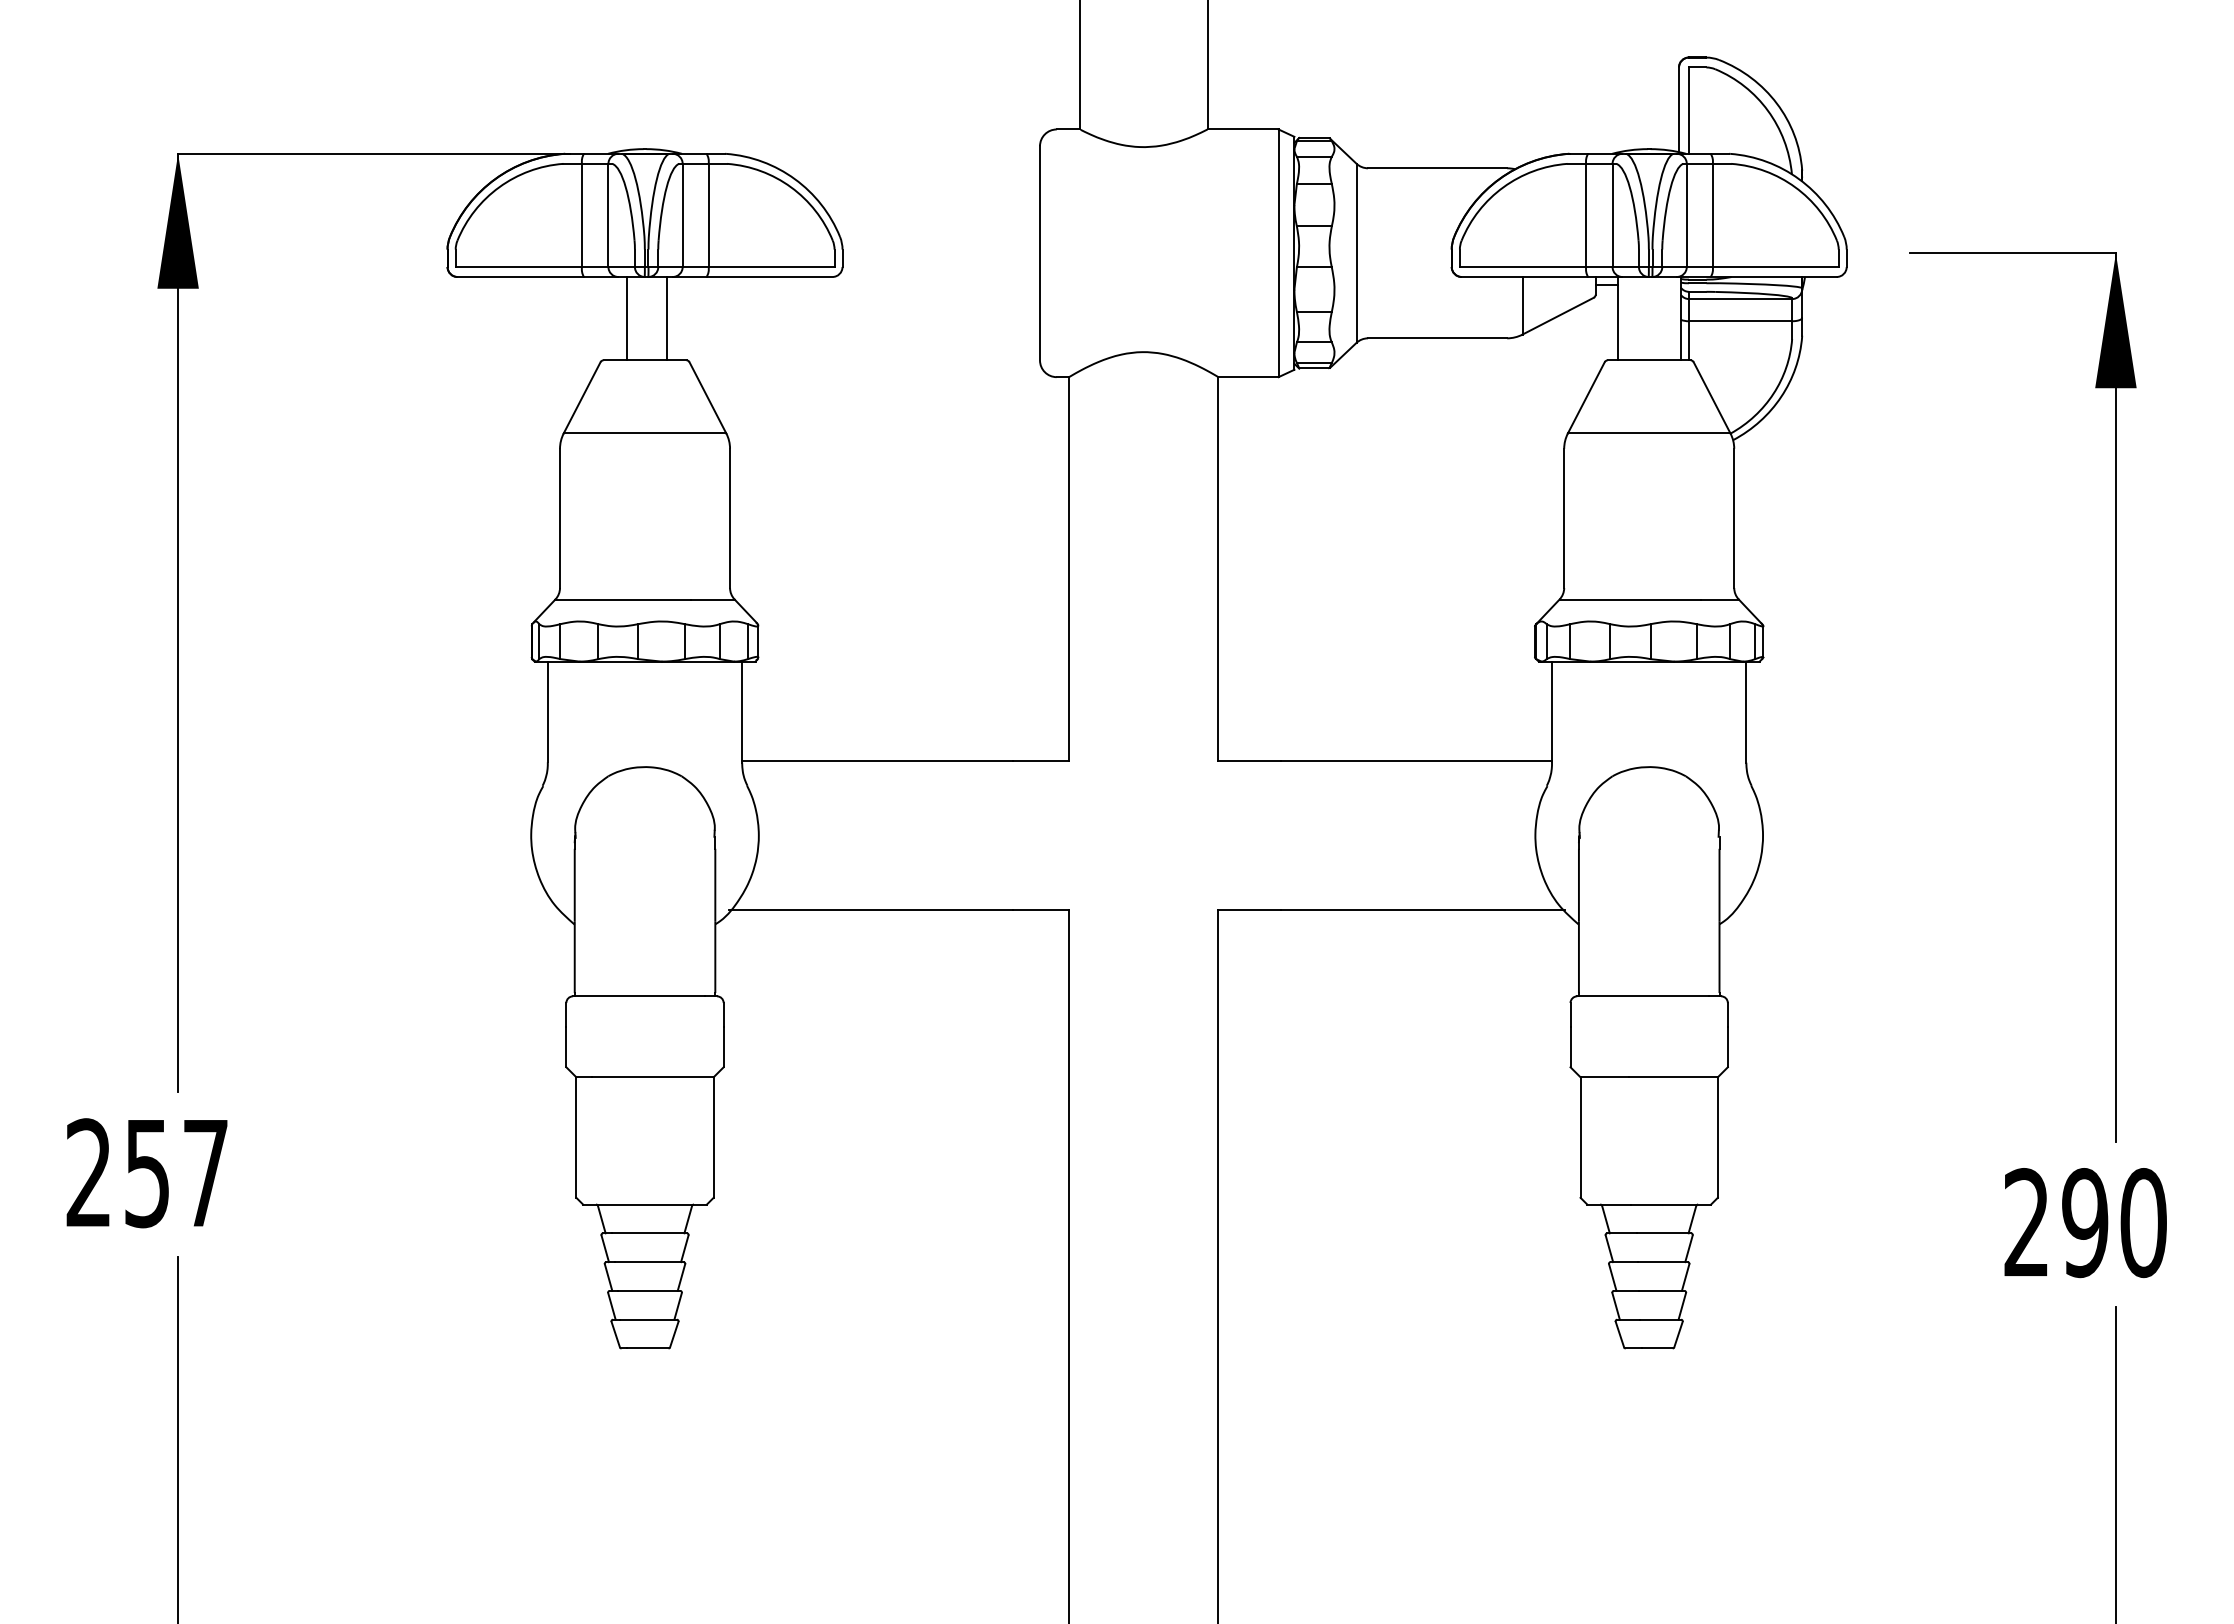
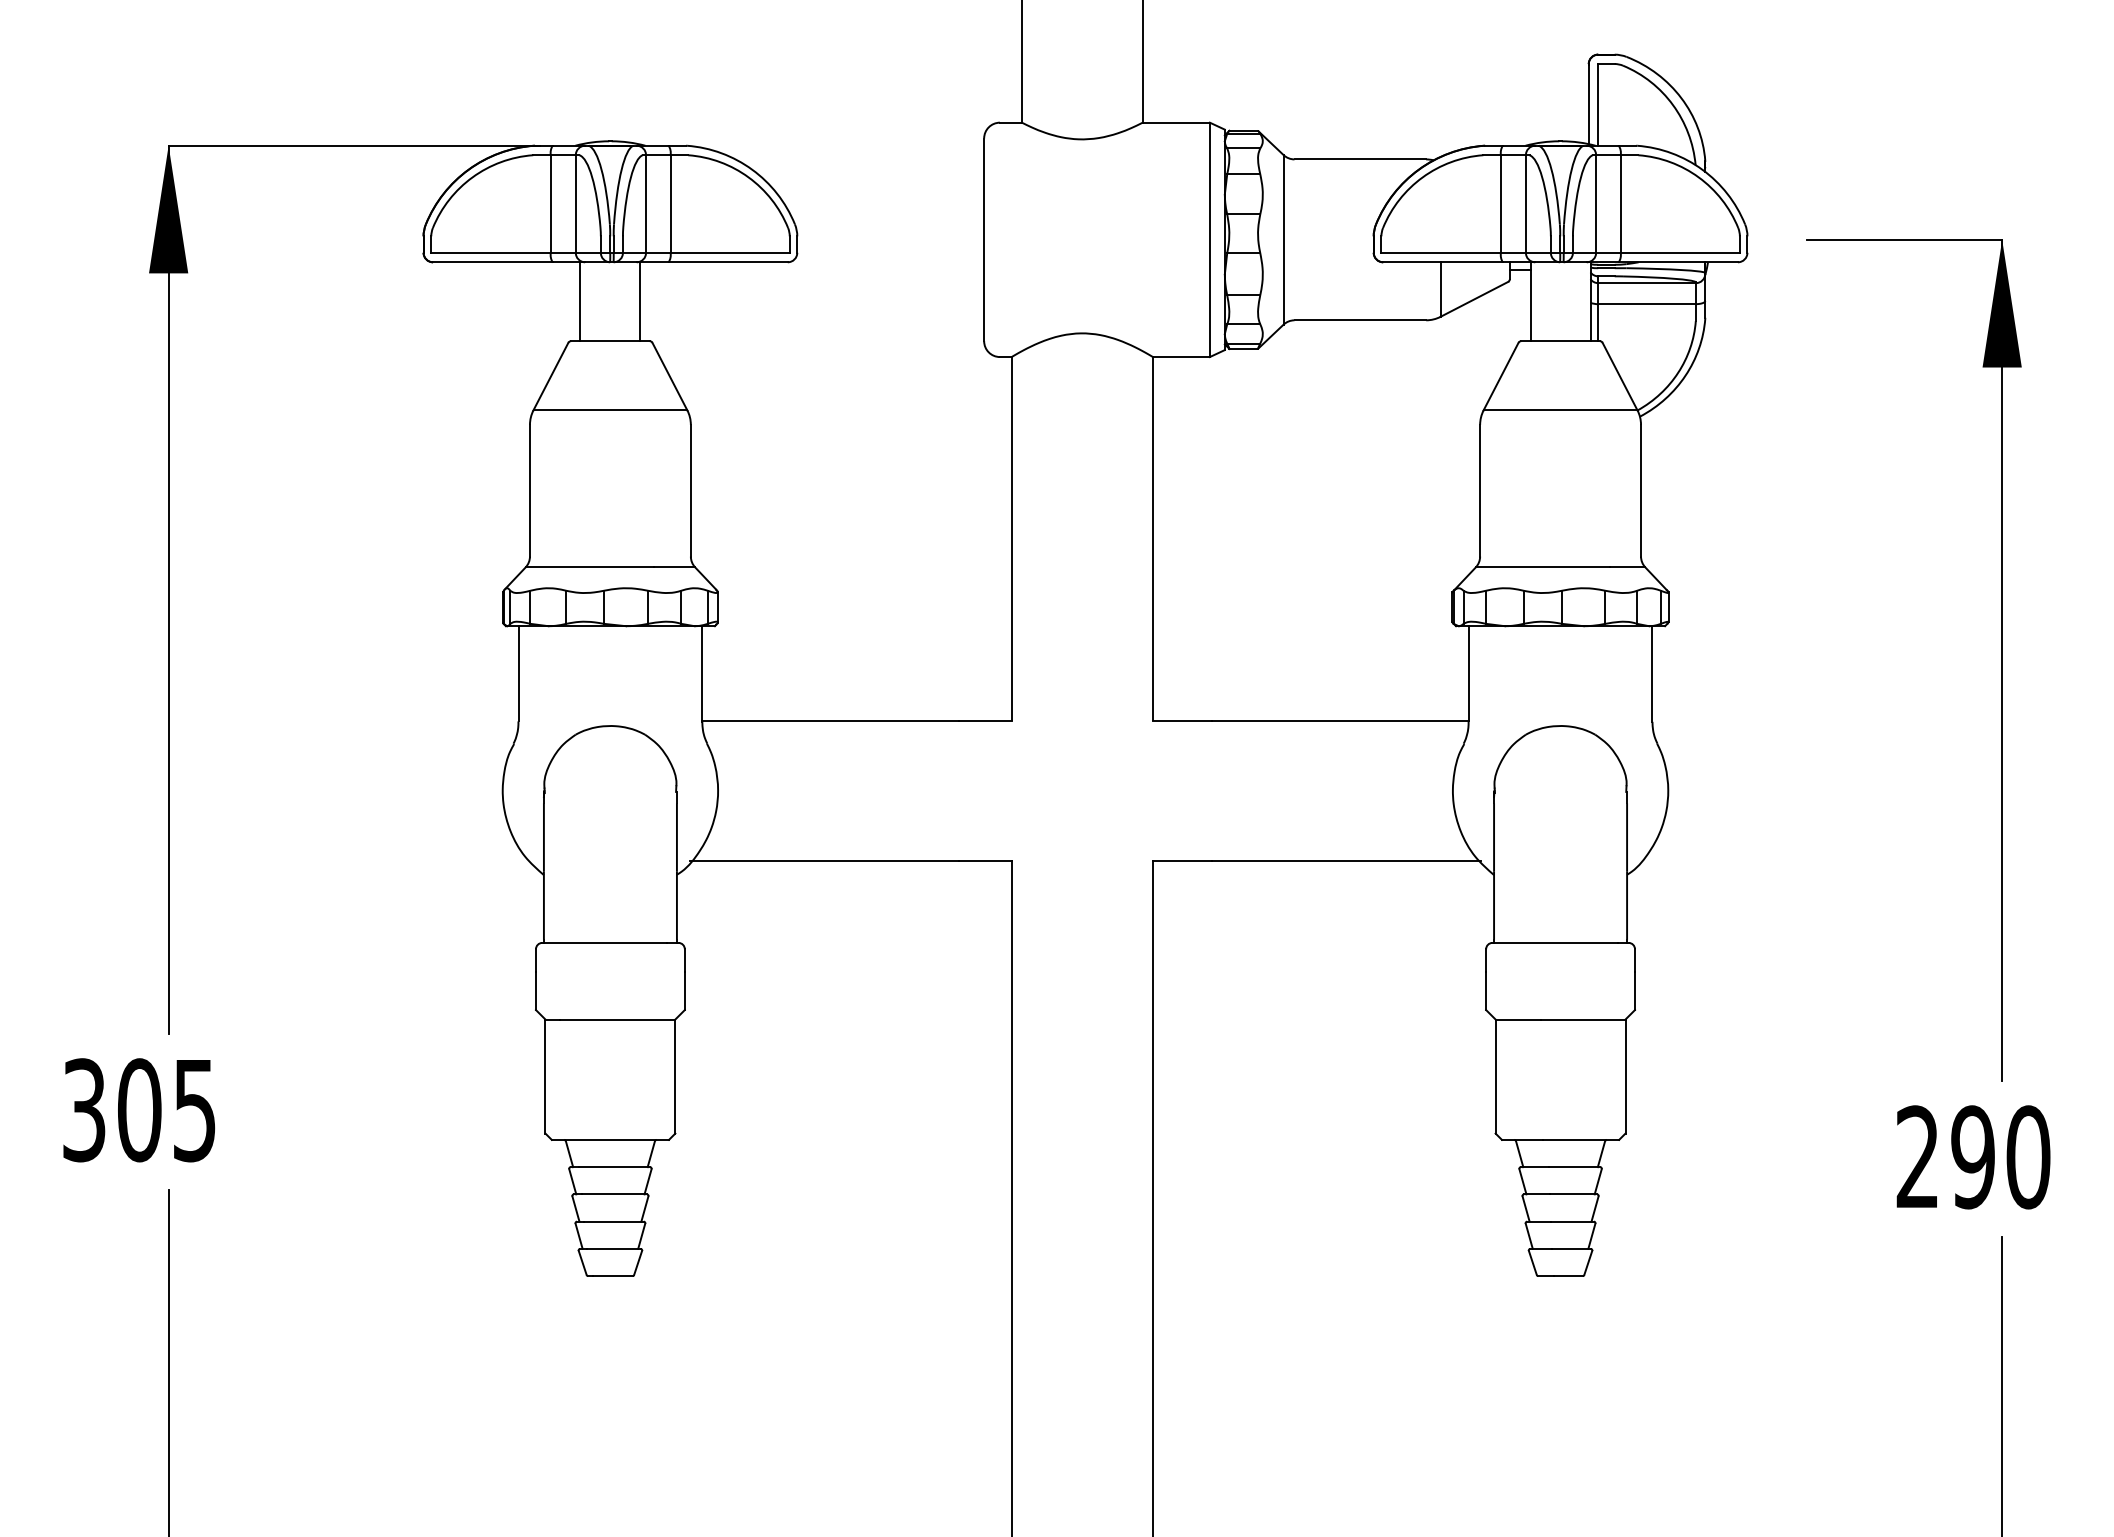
line: (626, 318) -> (640, 301), moved
line: (667, 318) -> (580, 301), moved
text: (146, 1173) -> (138, 1110), 257 -> 305

